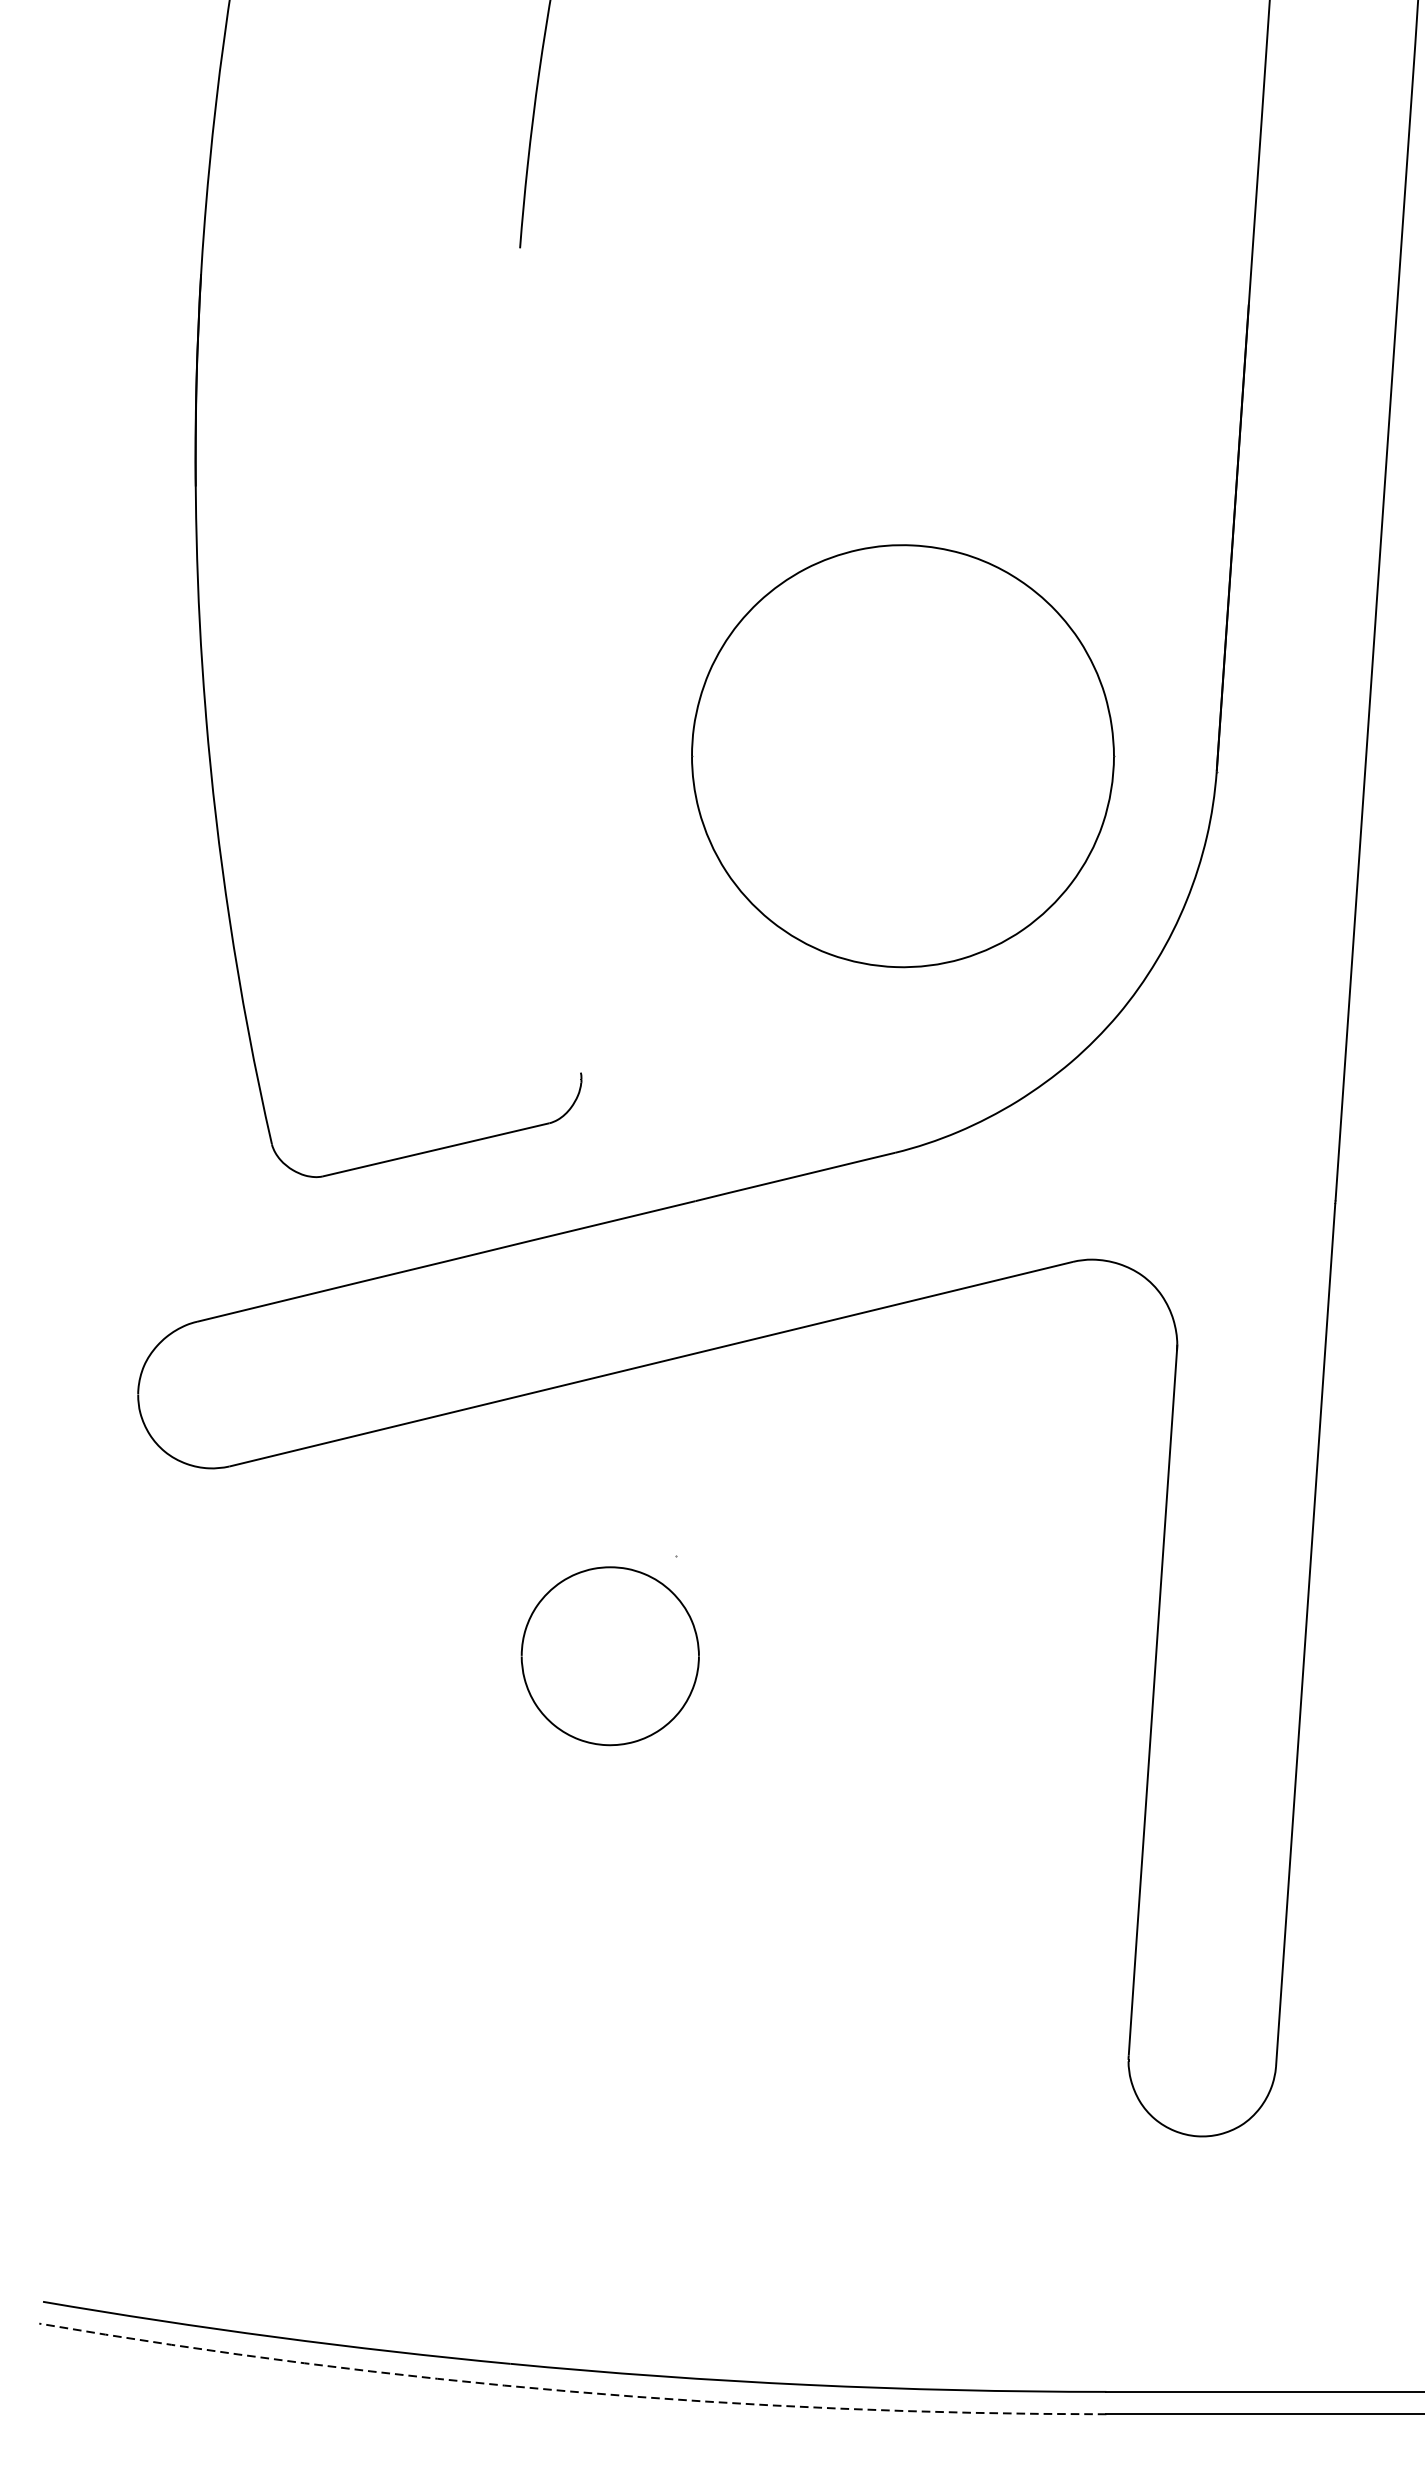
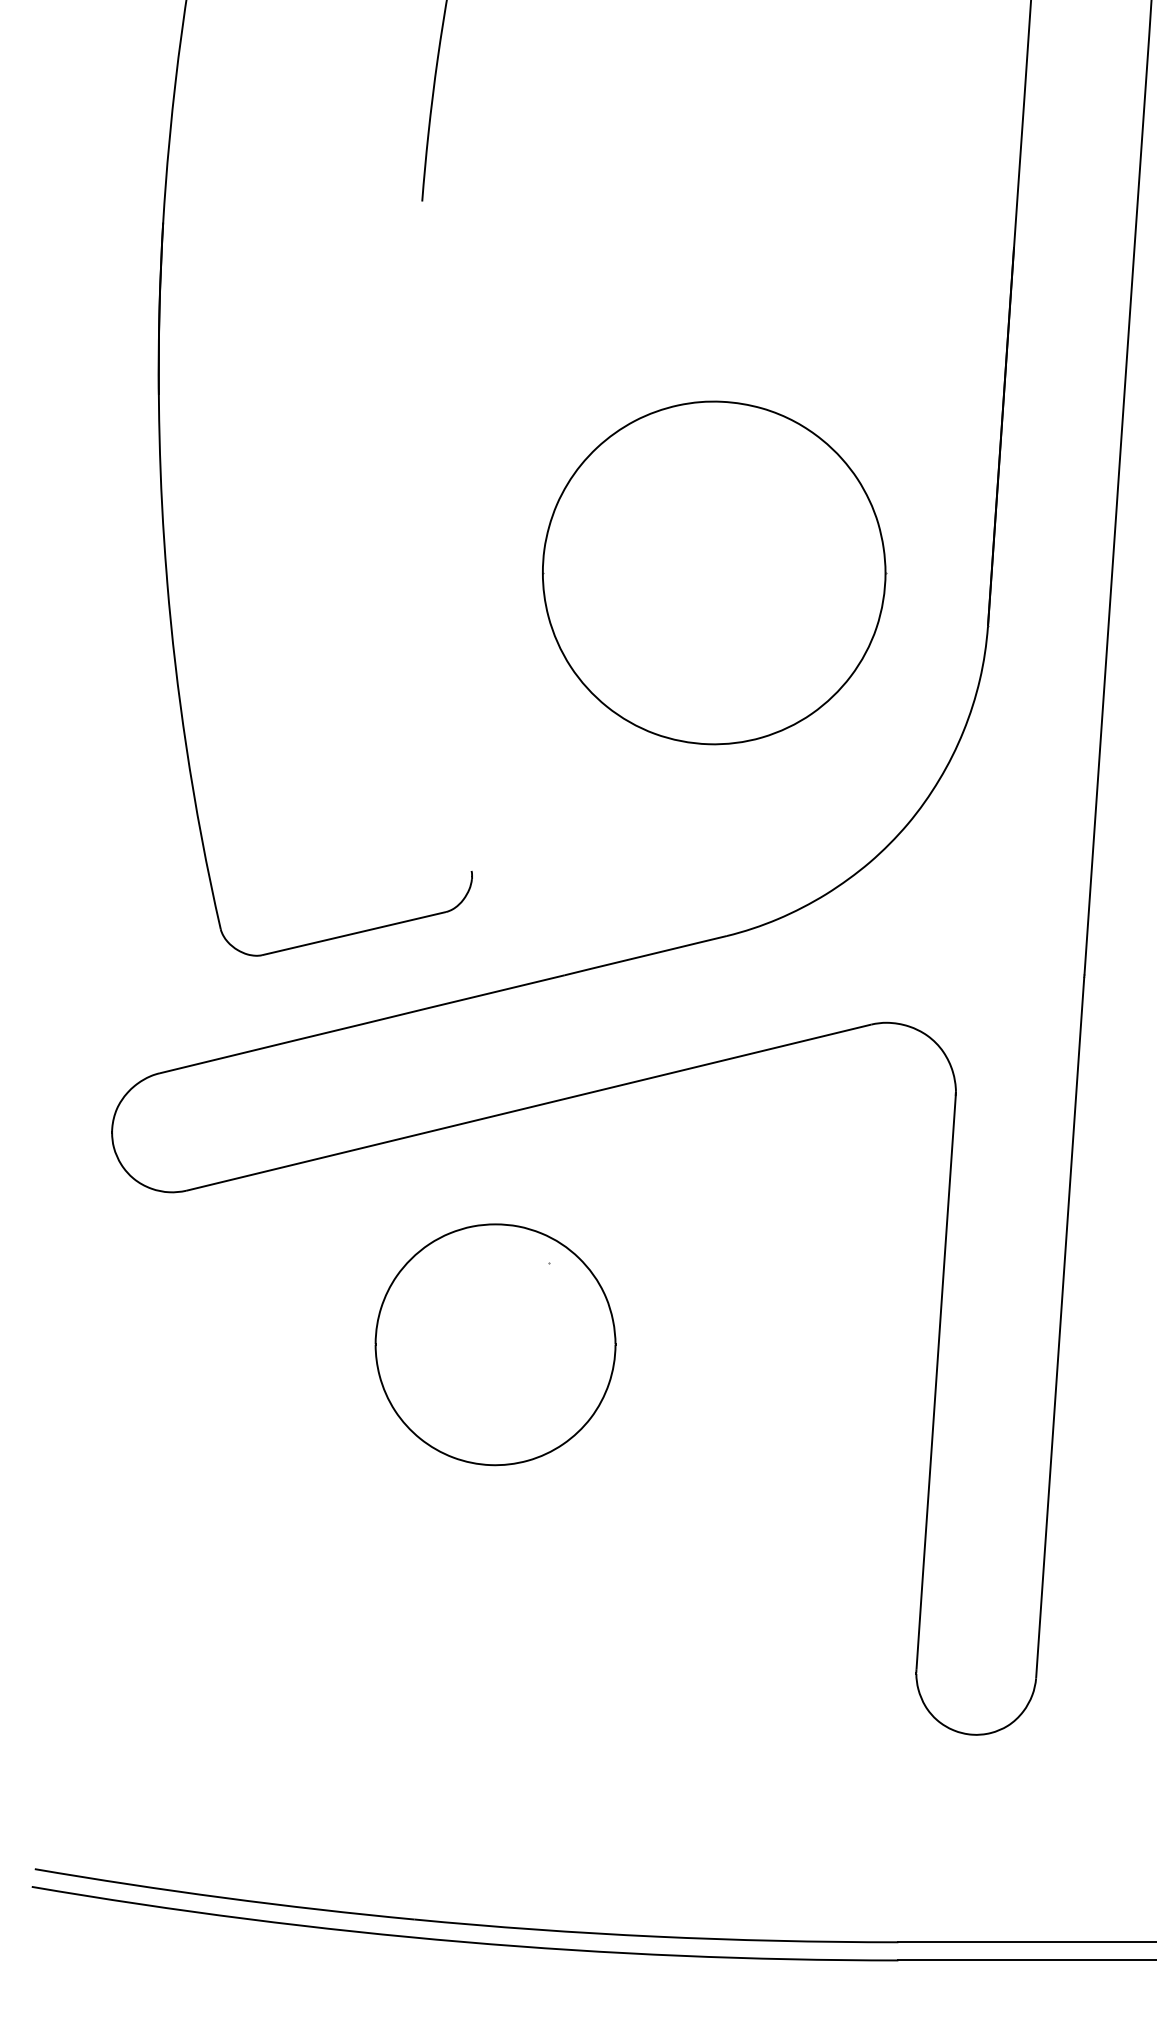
part: (903, 755) -> (714, 572), moved
part: (610, 1655) -> (495, 1344), size x1.67
arc: (570, 2392) -> (463, 1942), dashed -> solid

